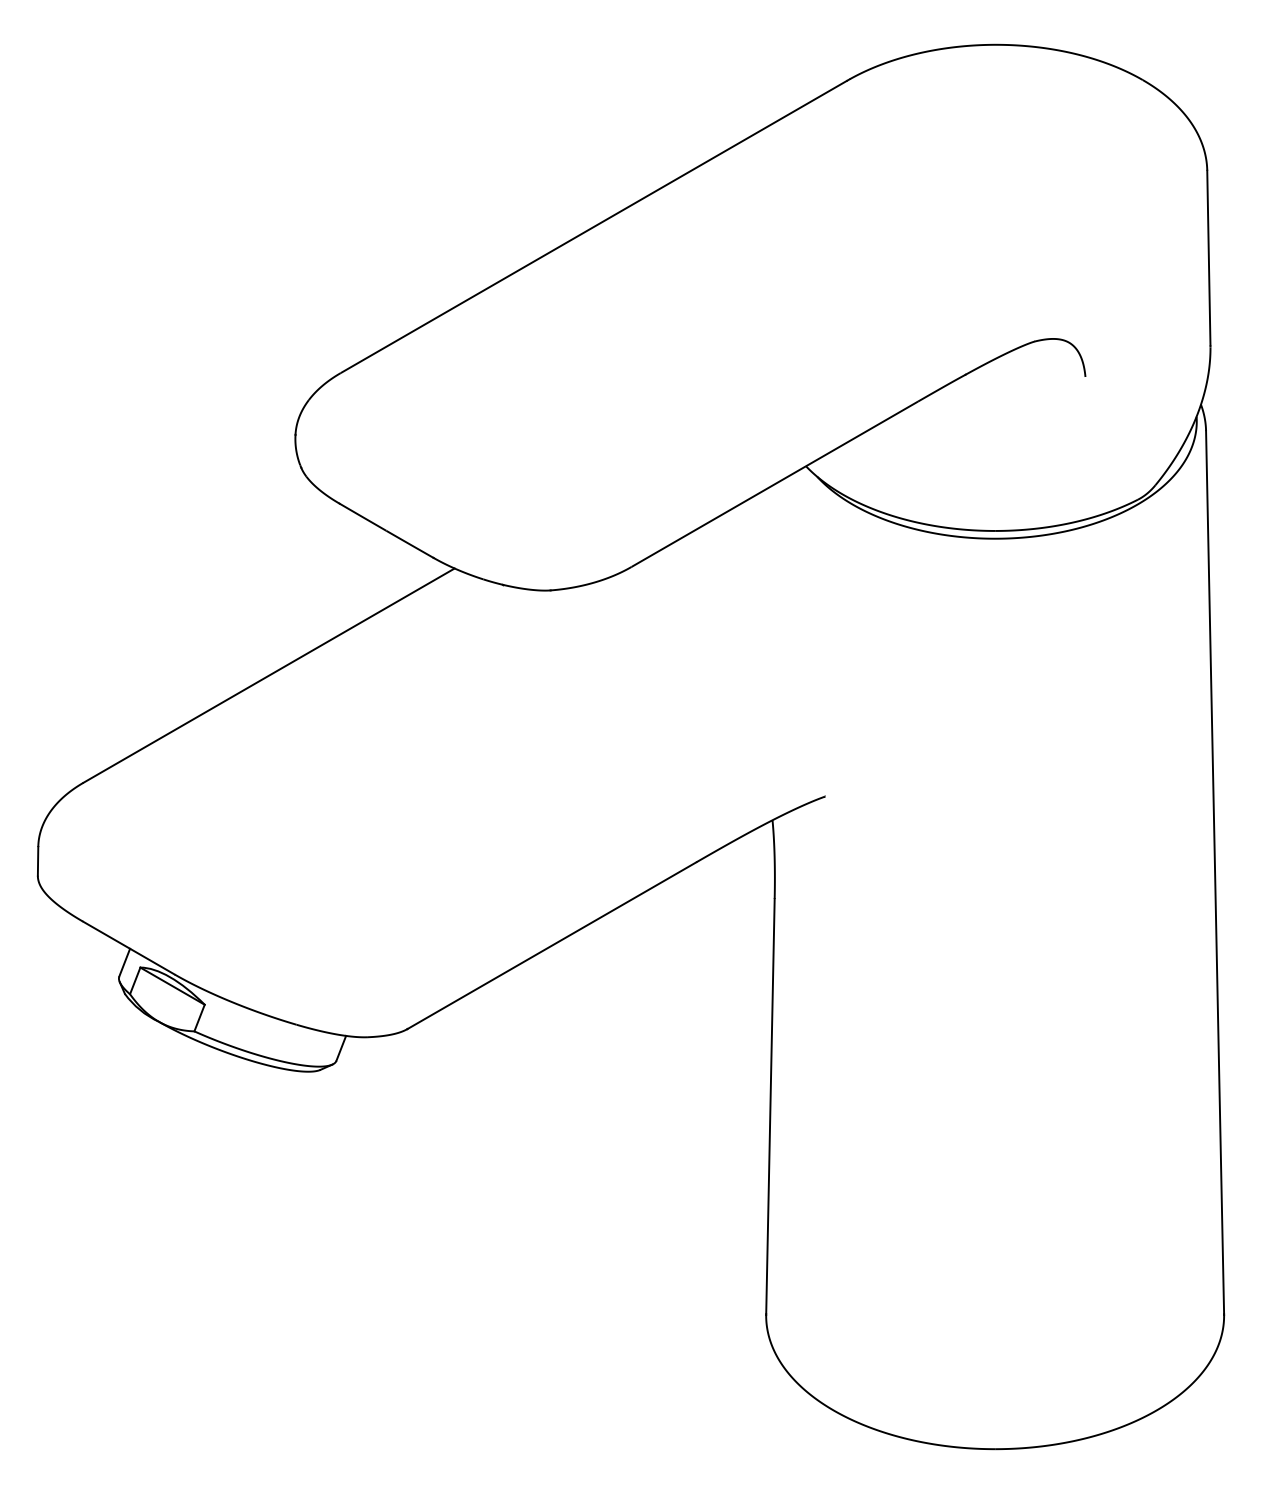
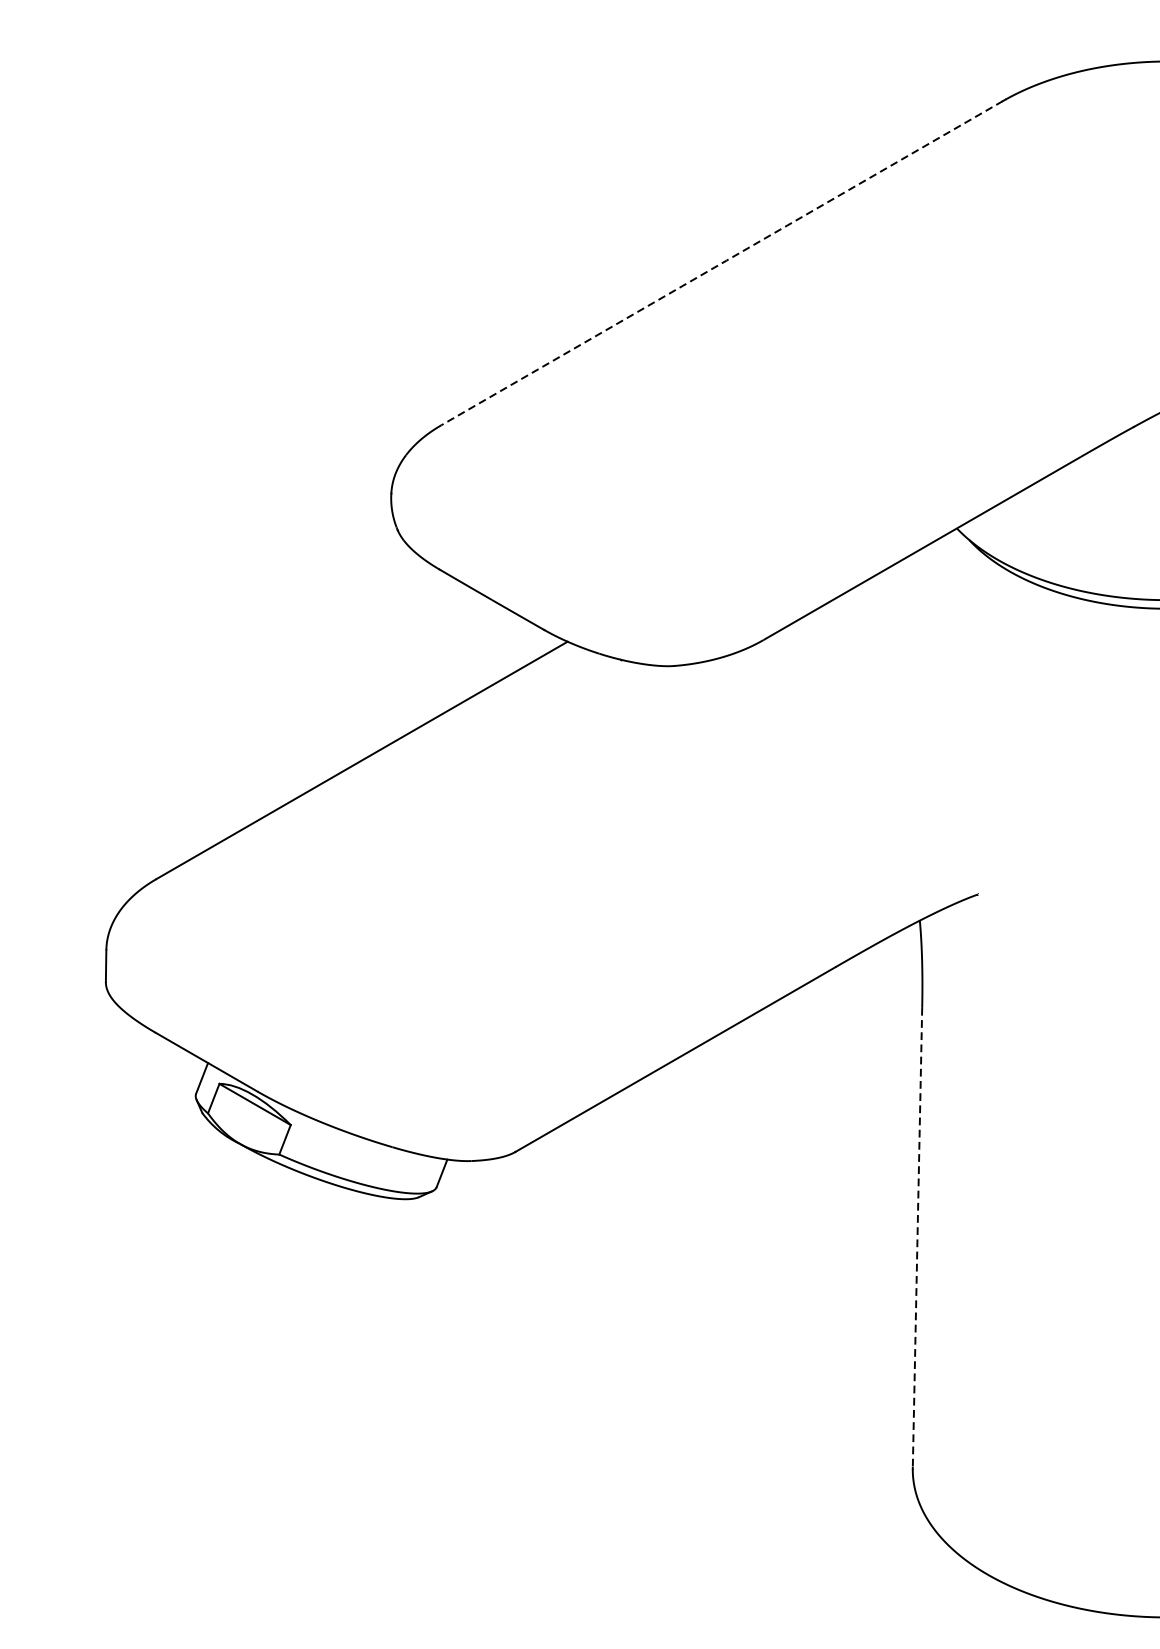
line: (594, 226) -> (722, 262), solid -> dashed
line: (770, 1106) -> (917, 1237), solid -> dashed

